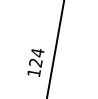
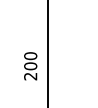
text: (35, 62) -> (30, 66), 124 -> 200

